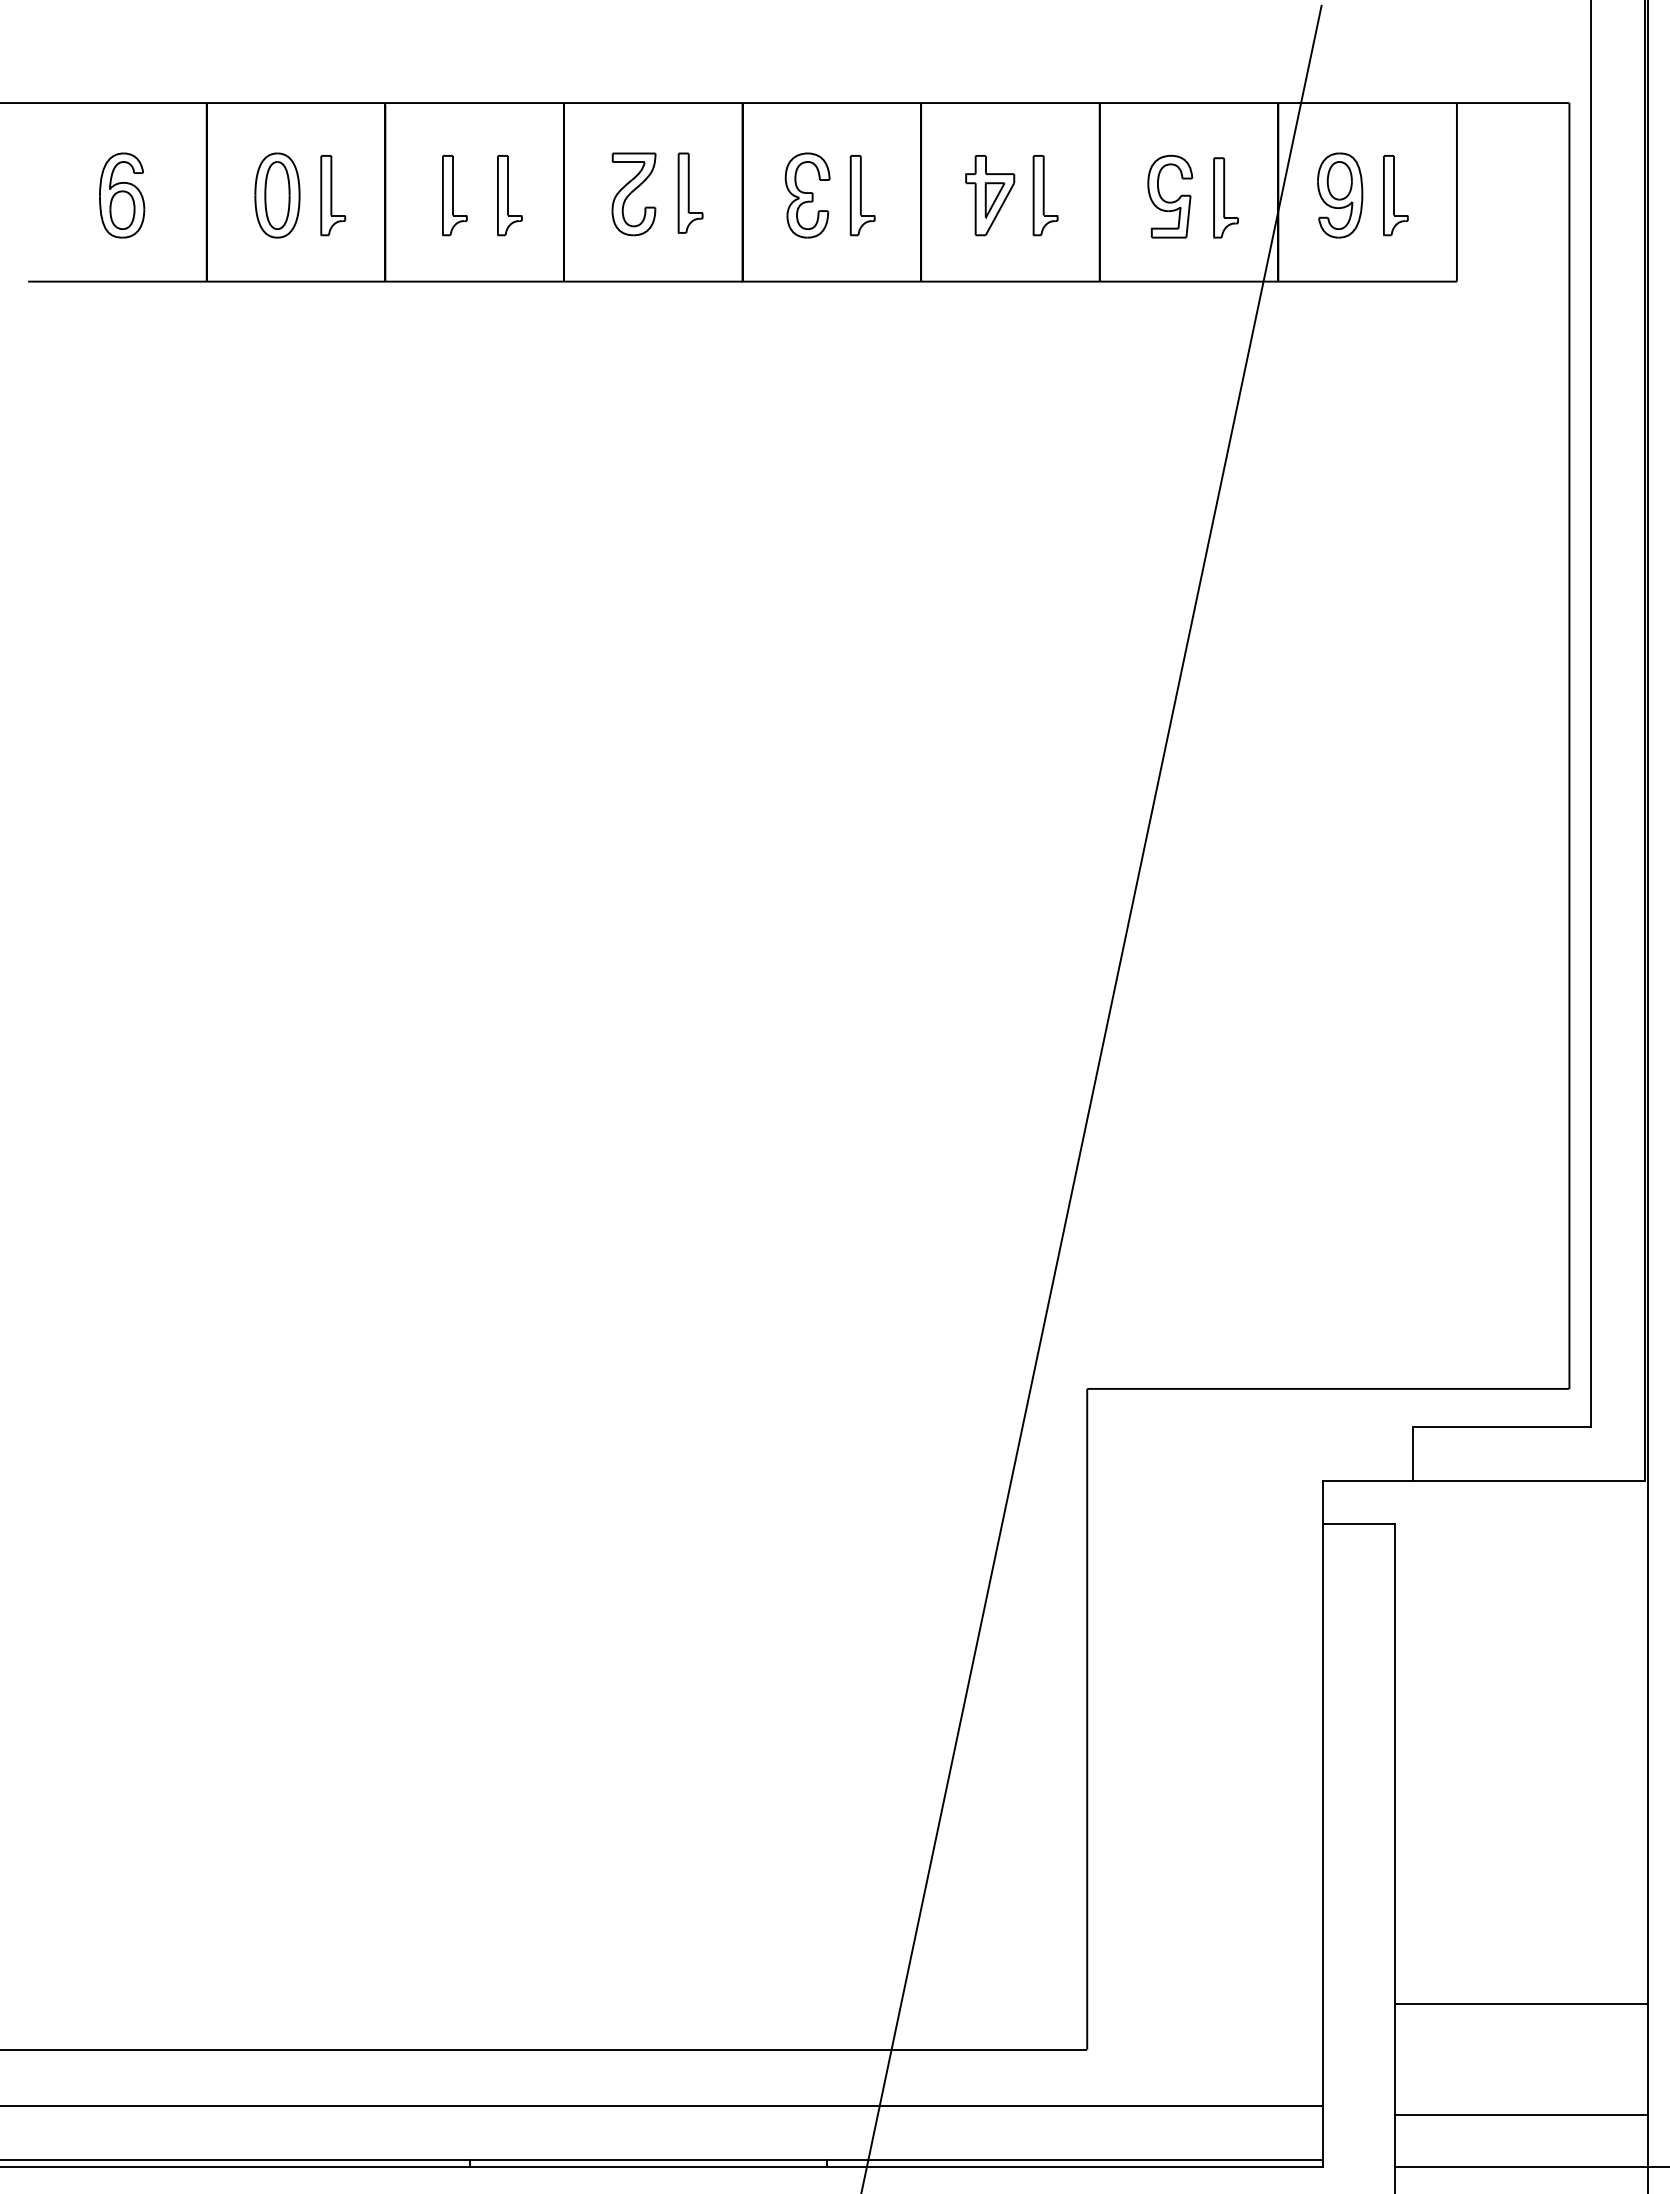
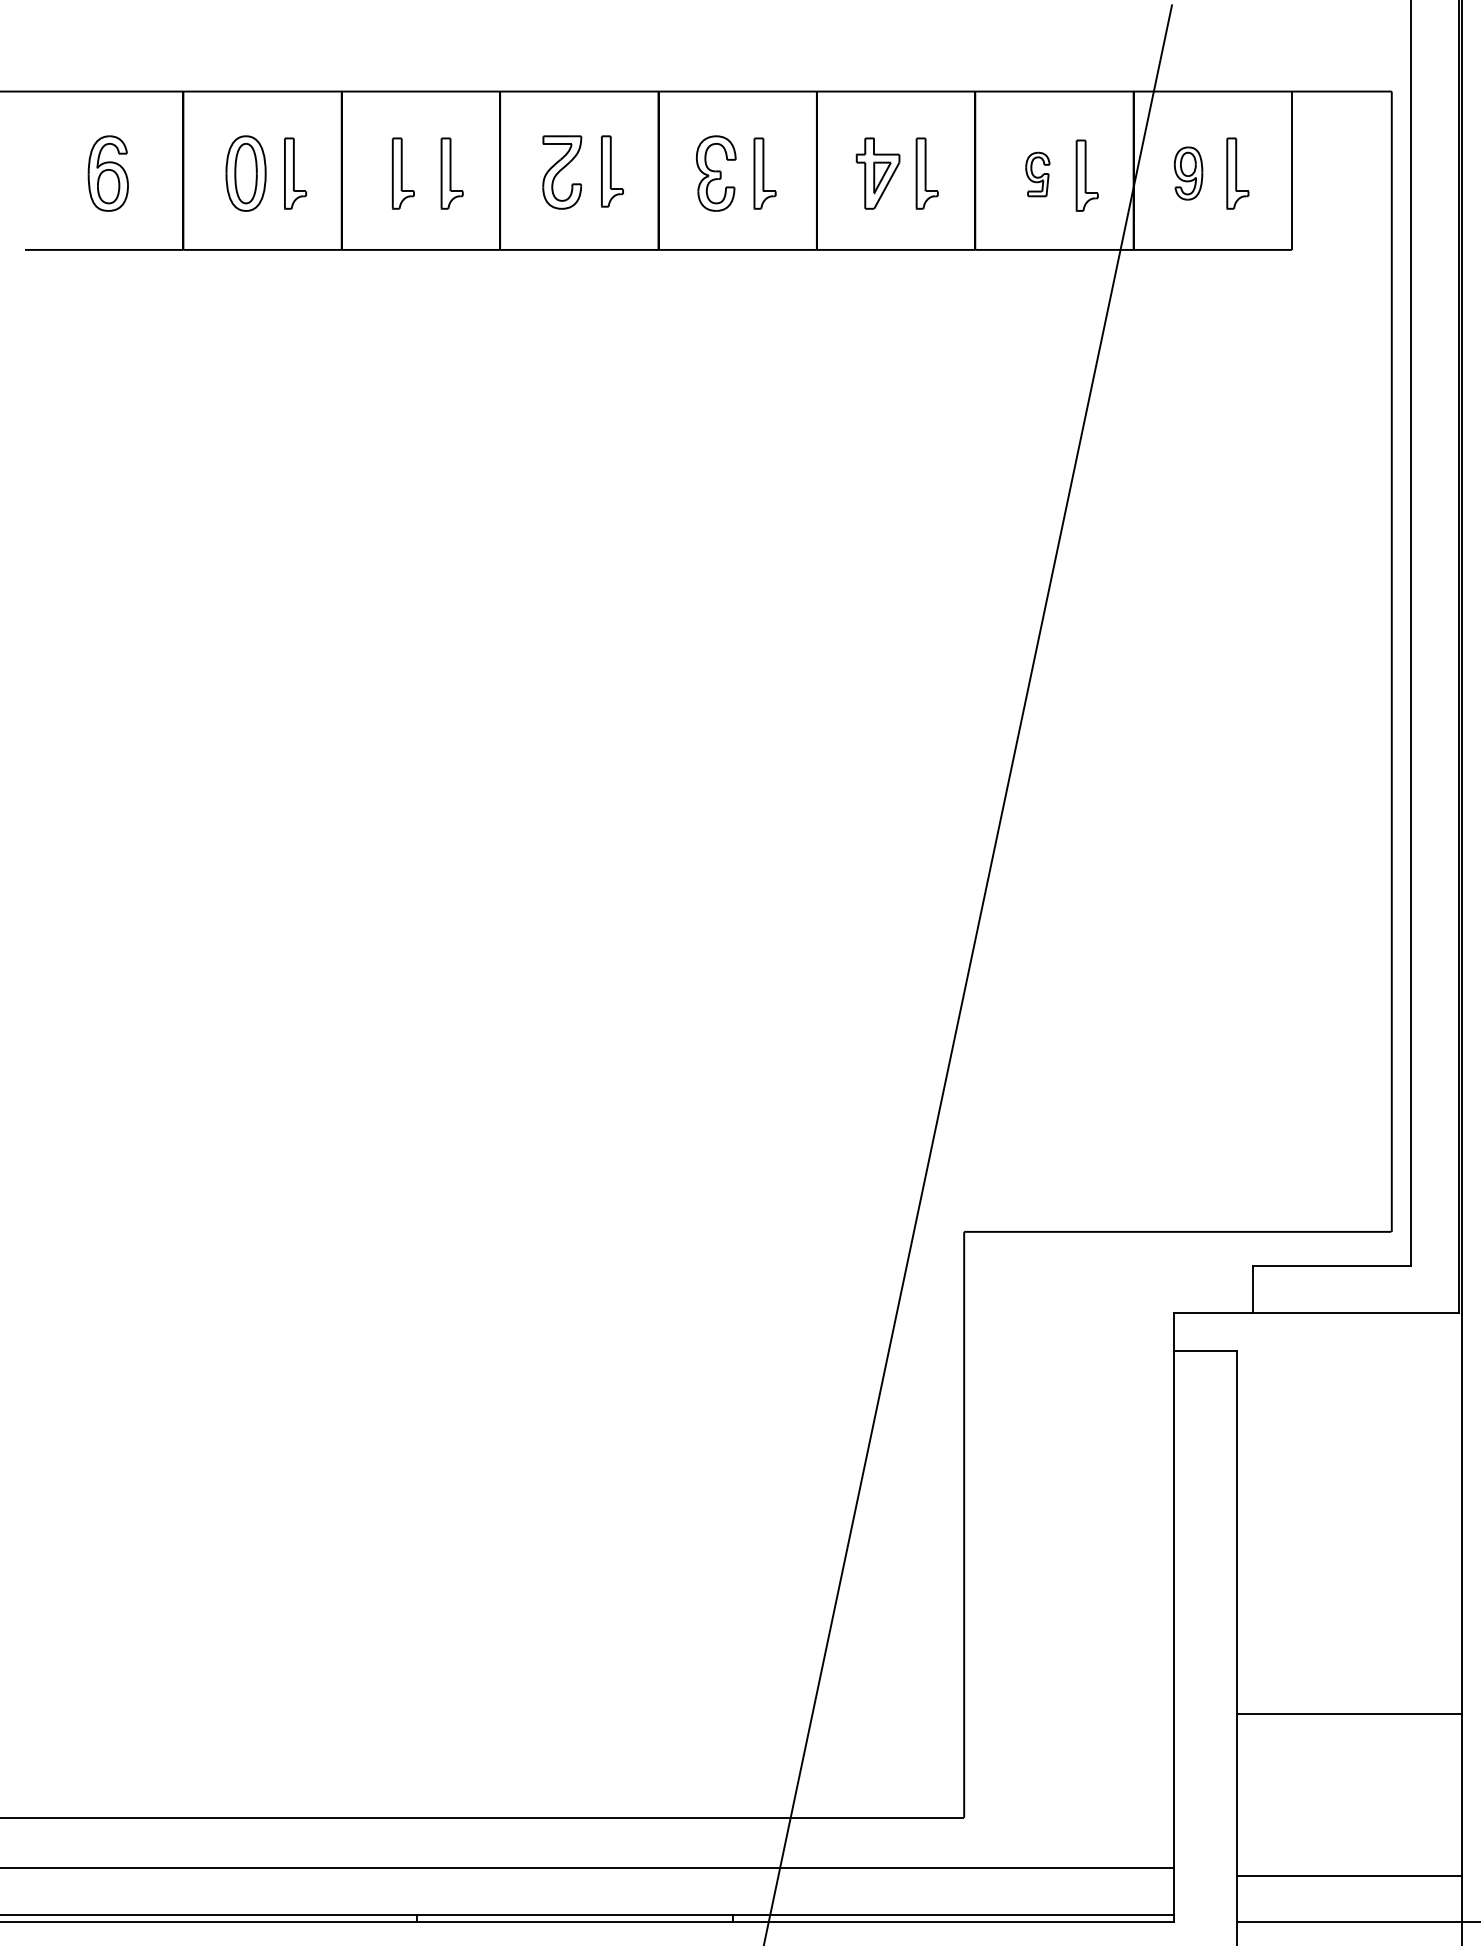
part: (1340, 195) -> (1188, 173), size x0.7
part: (1170, 196) -> (1038, 174), size x0.6
line: (1521, 2004) -> (1349, 1713), moved

